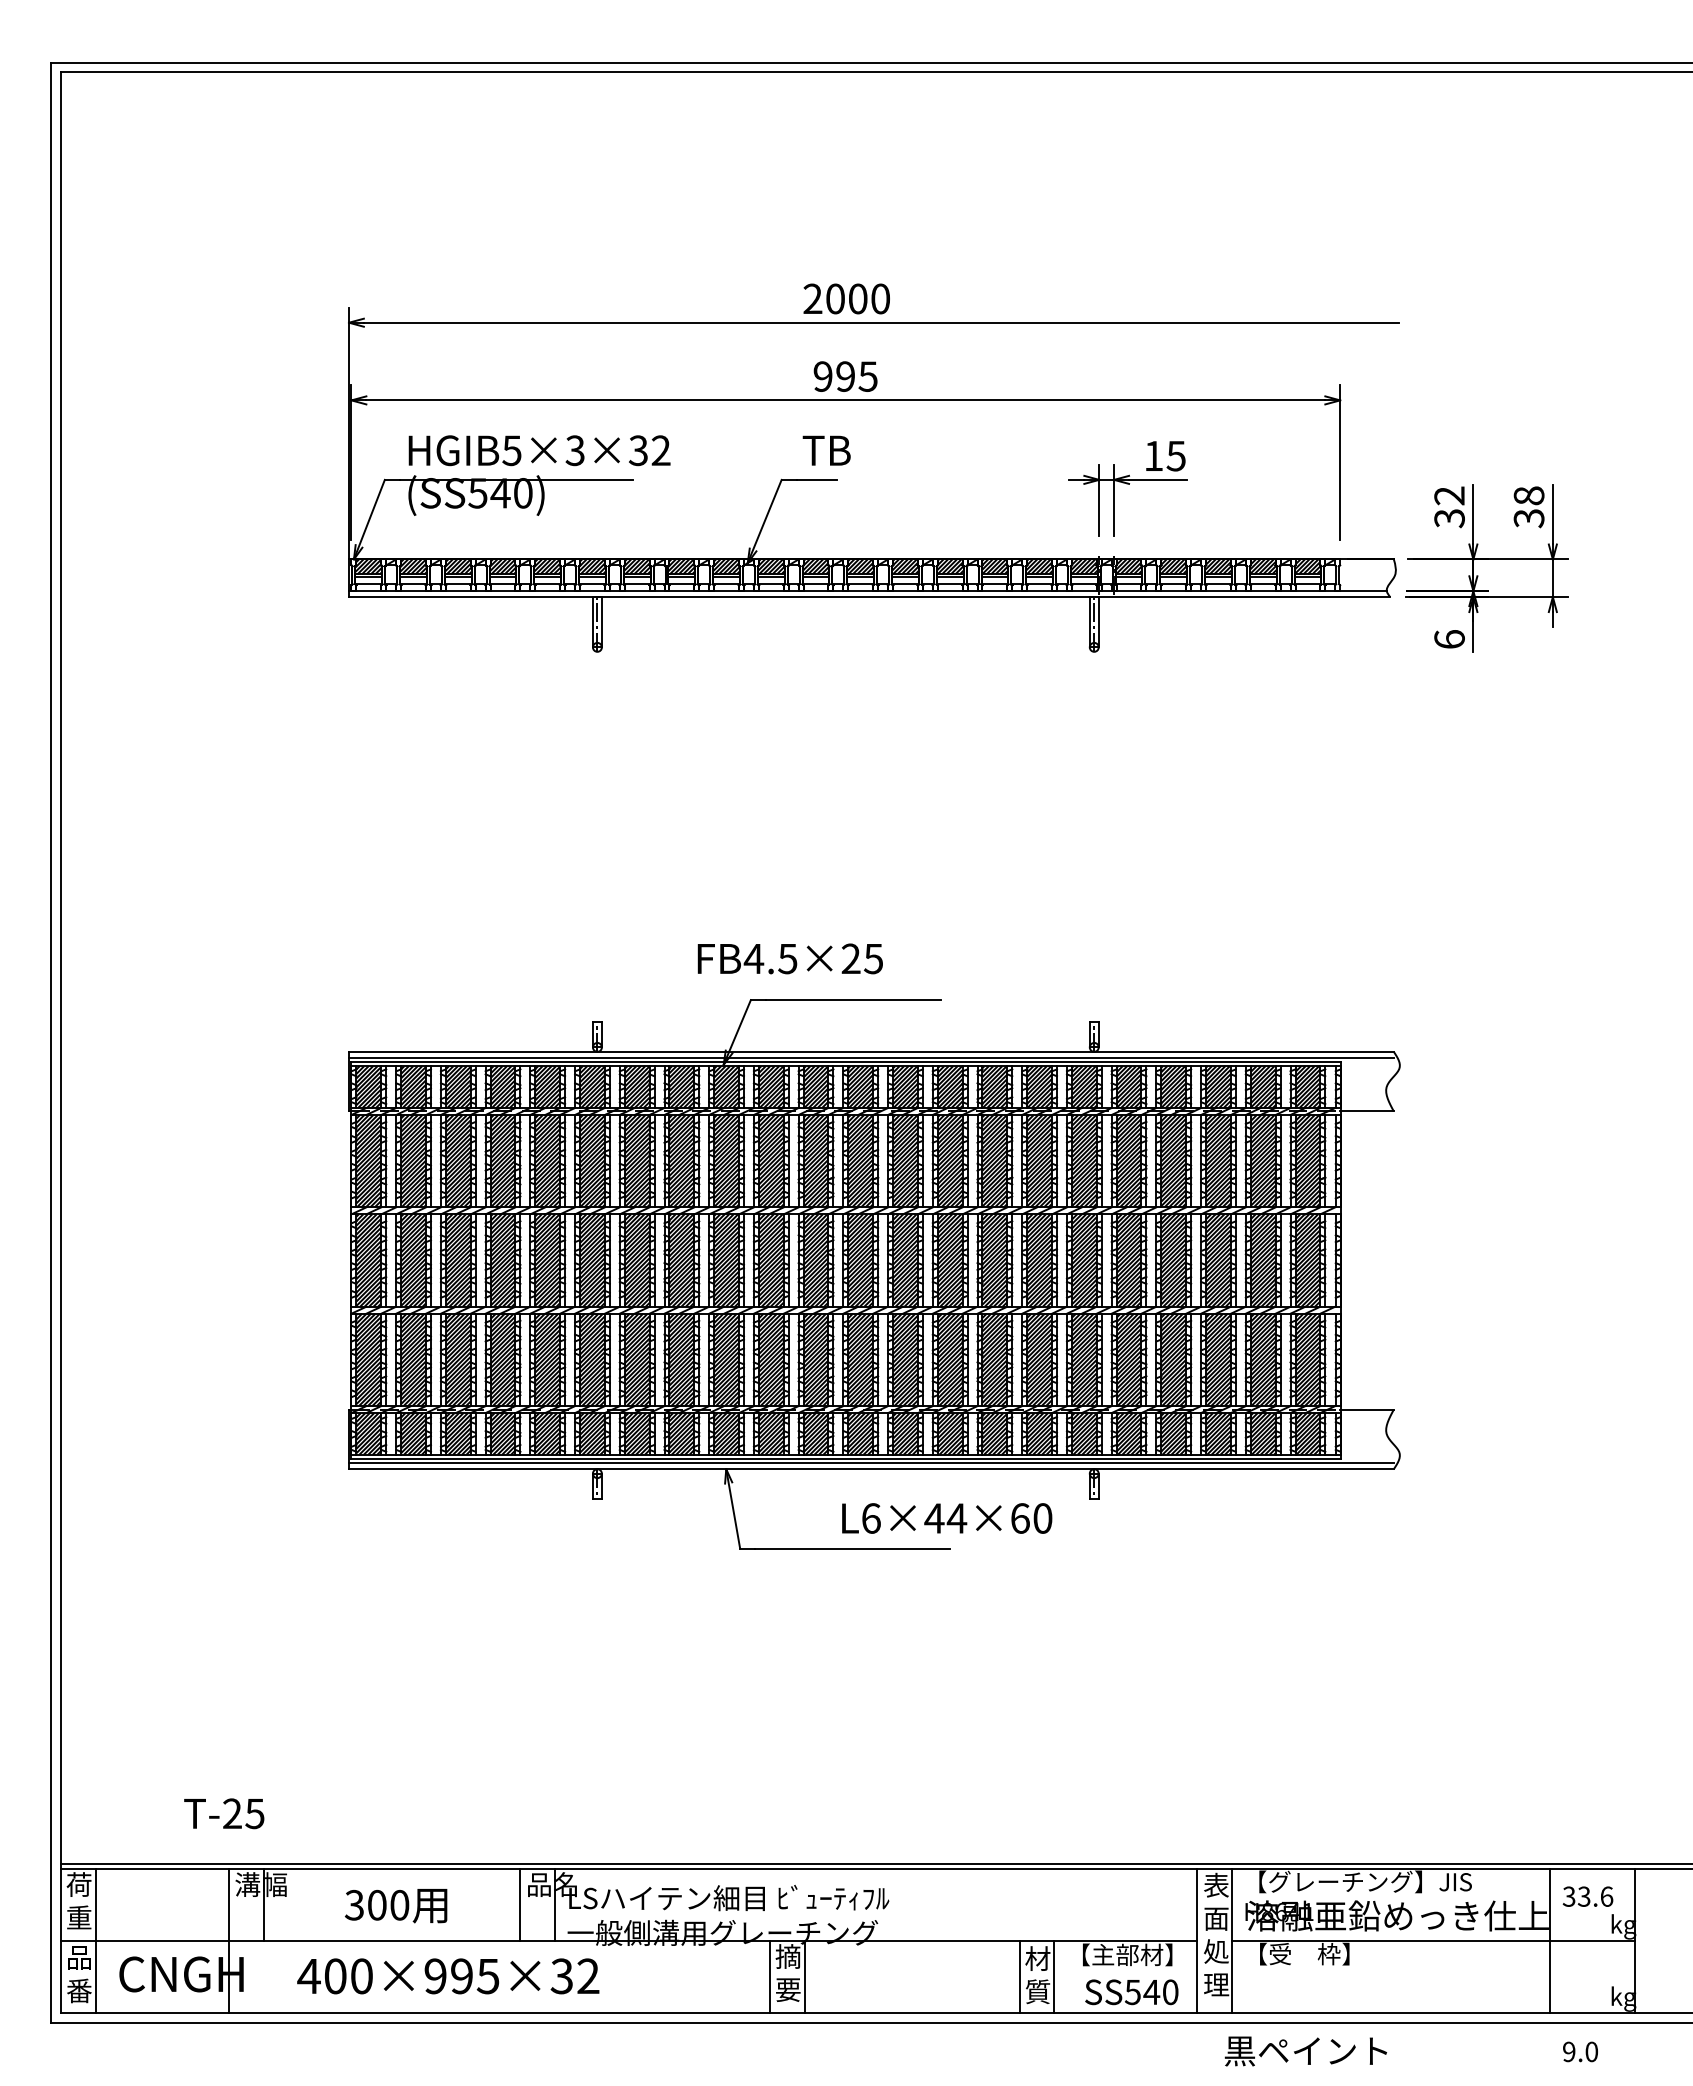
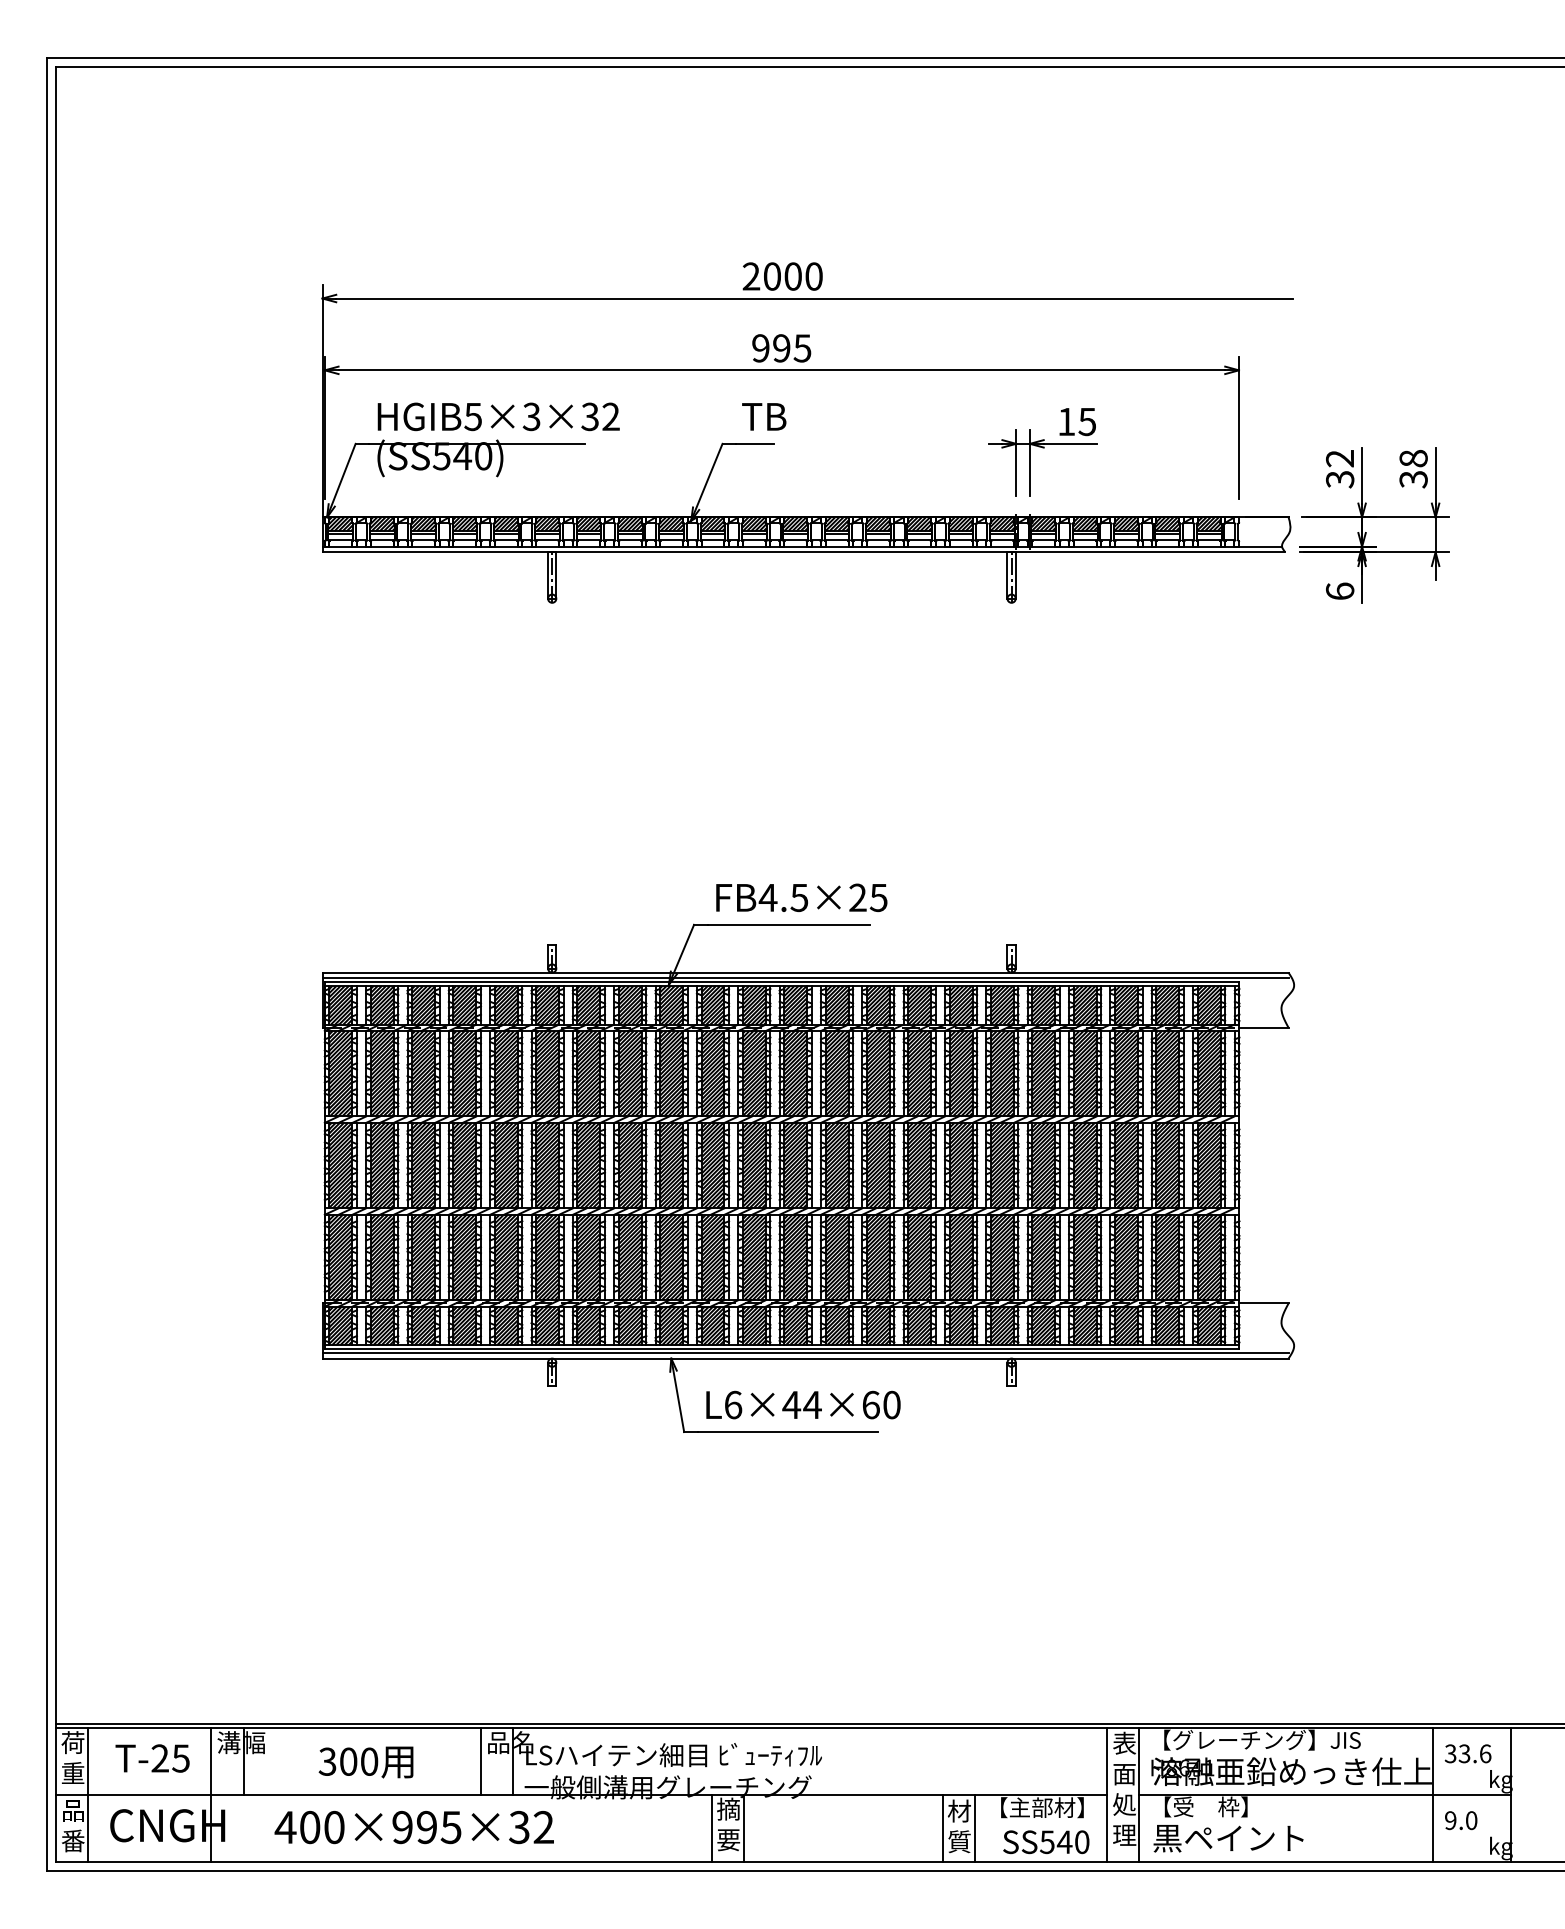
text: (789, 958) -> (800, 897), moved
text: (947, 1518) -> (803, 1405), moved
text: (224, 1813) -> (152, 1758), moved
text: (1305, 2051) -> (1228, 1838), moved
text: (1580, 2051) -> (1461, 1820), moved

